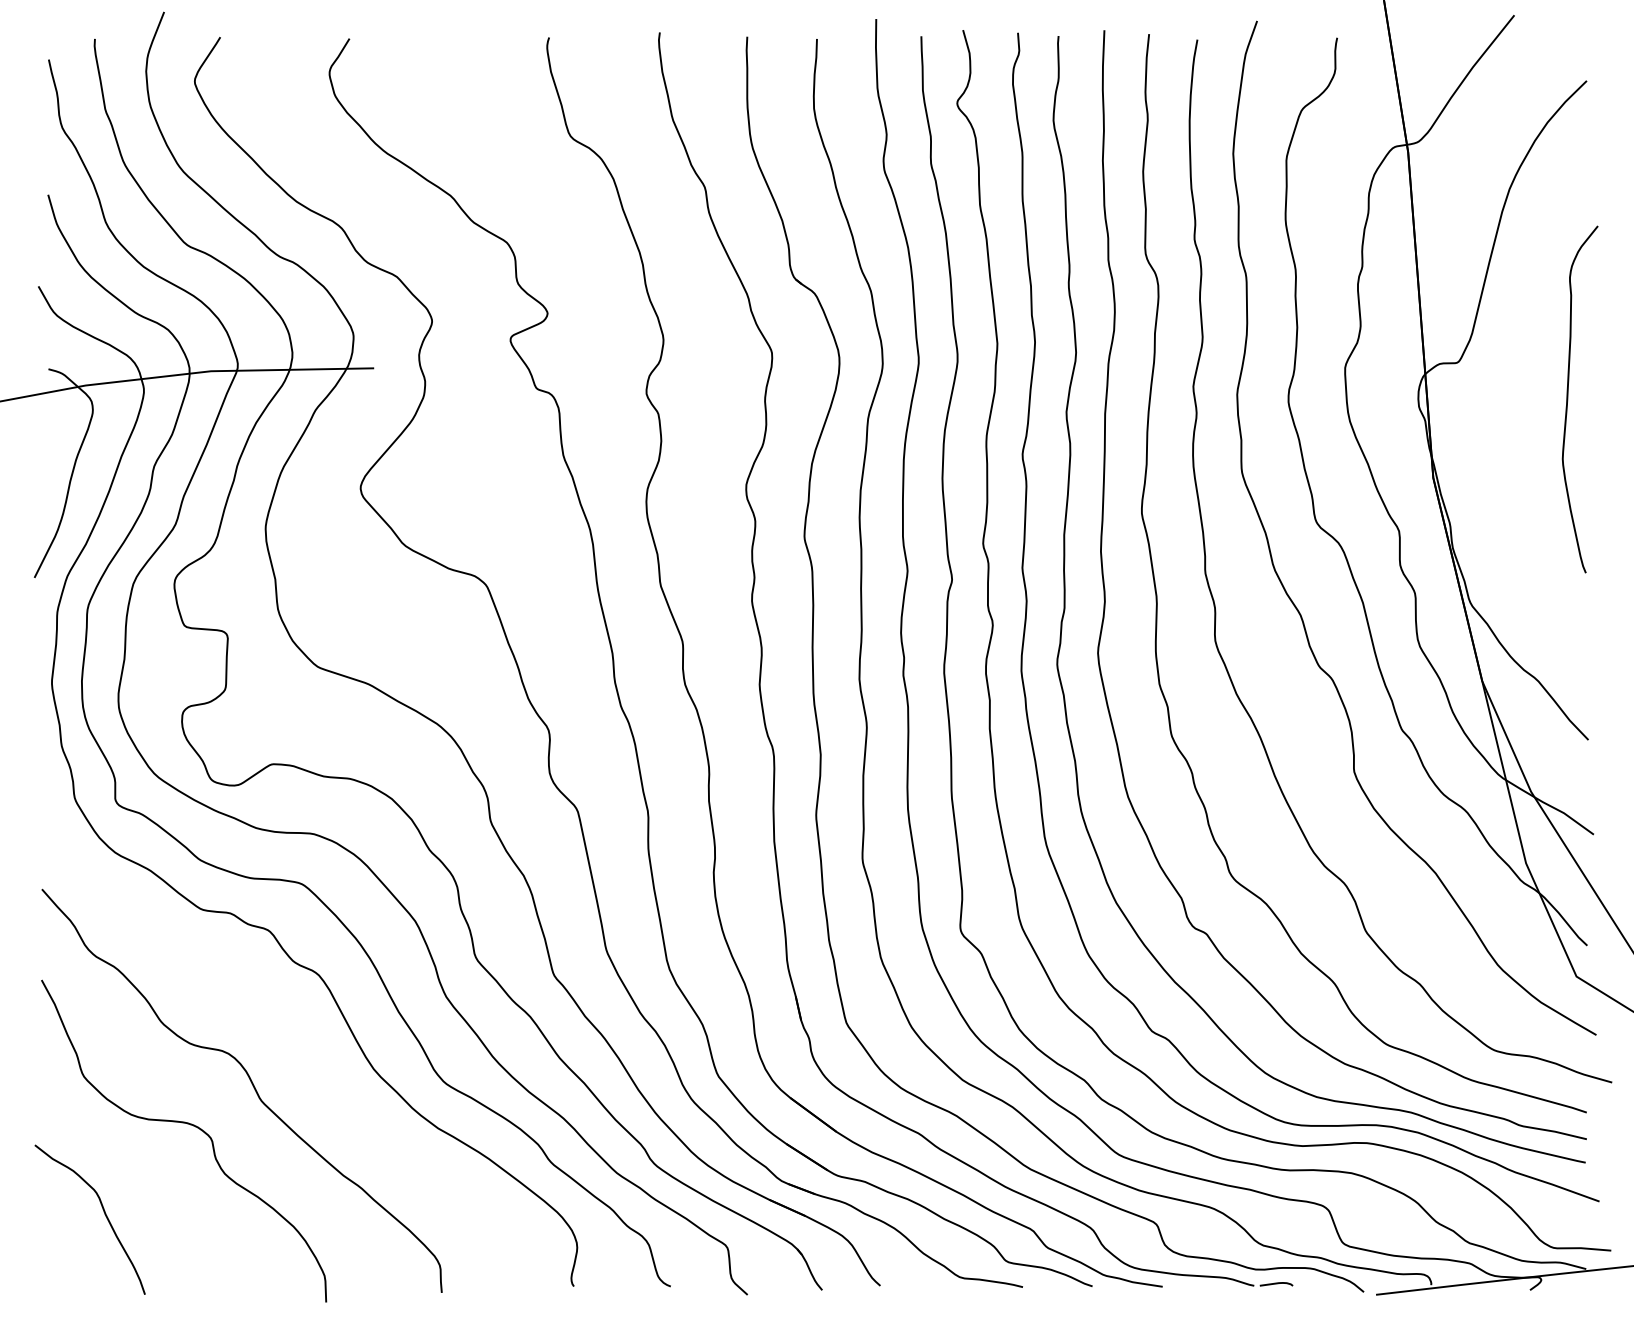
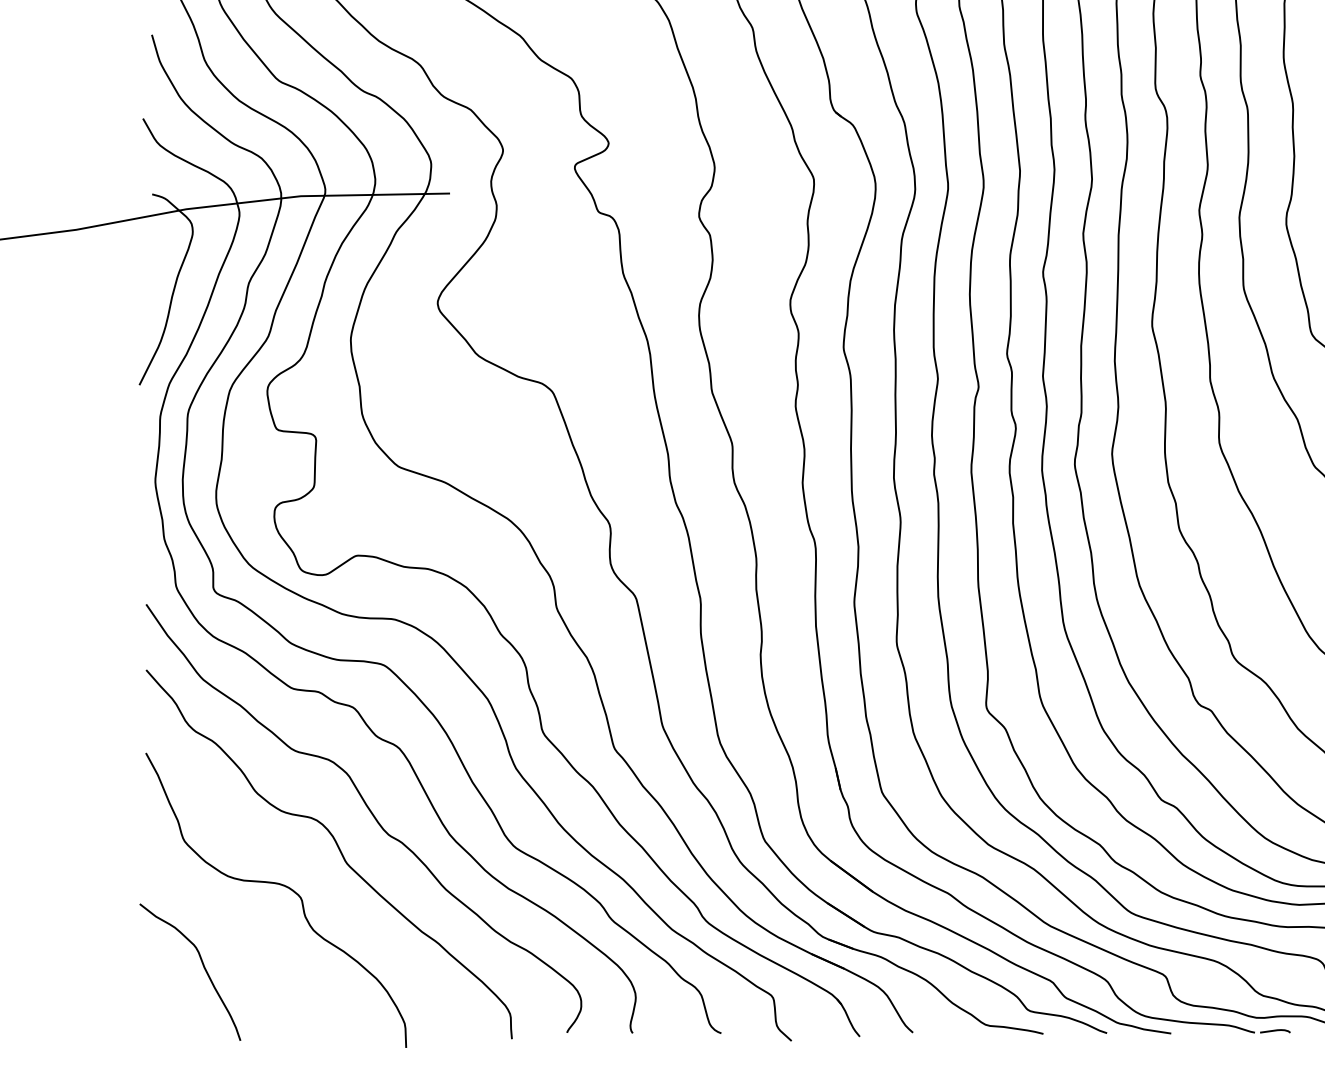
curve: (288, 1047) -> (371, 814), added

